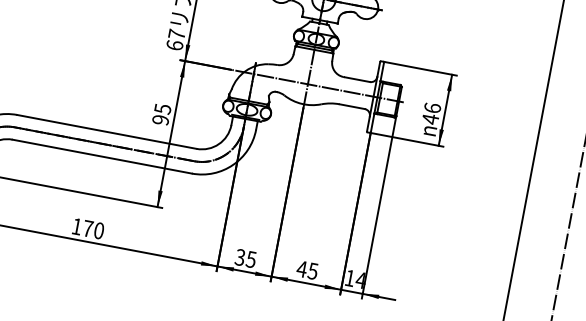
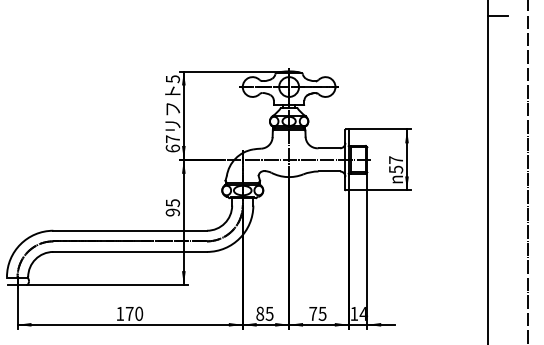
text: (432, 113) -> (396, 164), 46 -> 57
text: (240, 257) -> (260, 313), 35 -> 85
text: (301, 268) -> (312, 313), 45 -> 75

